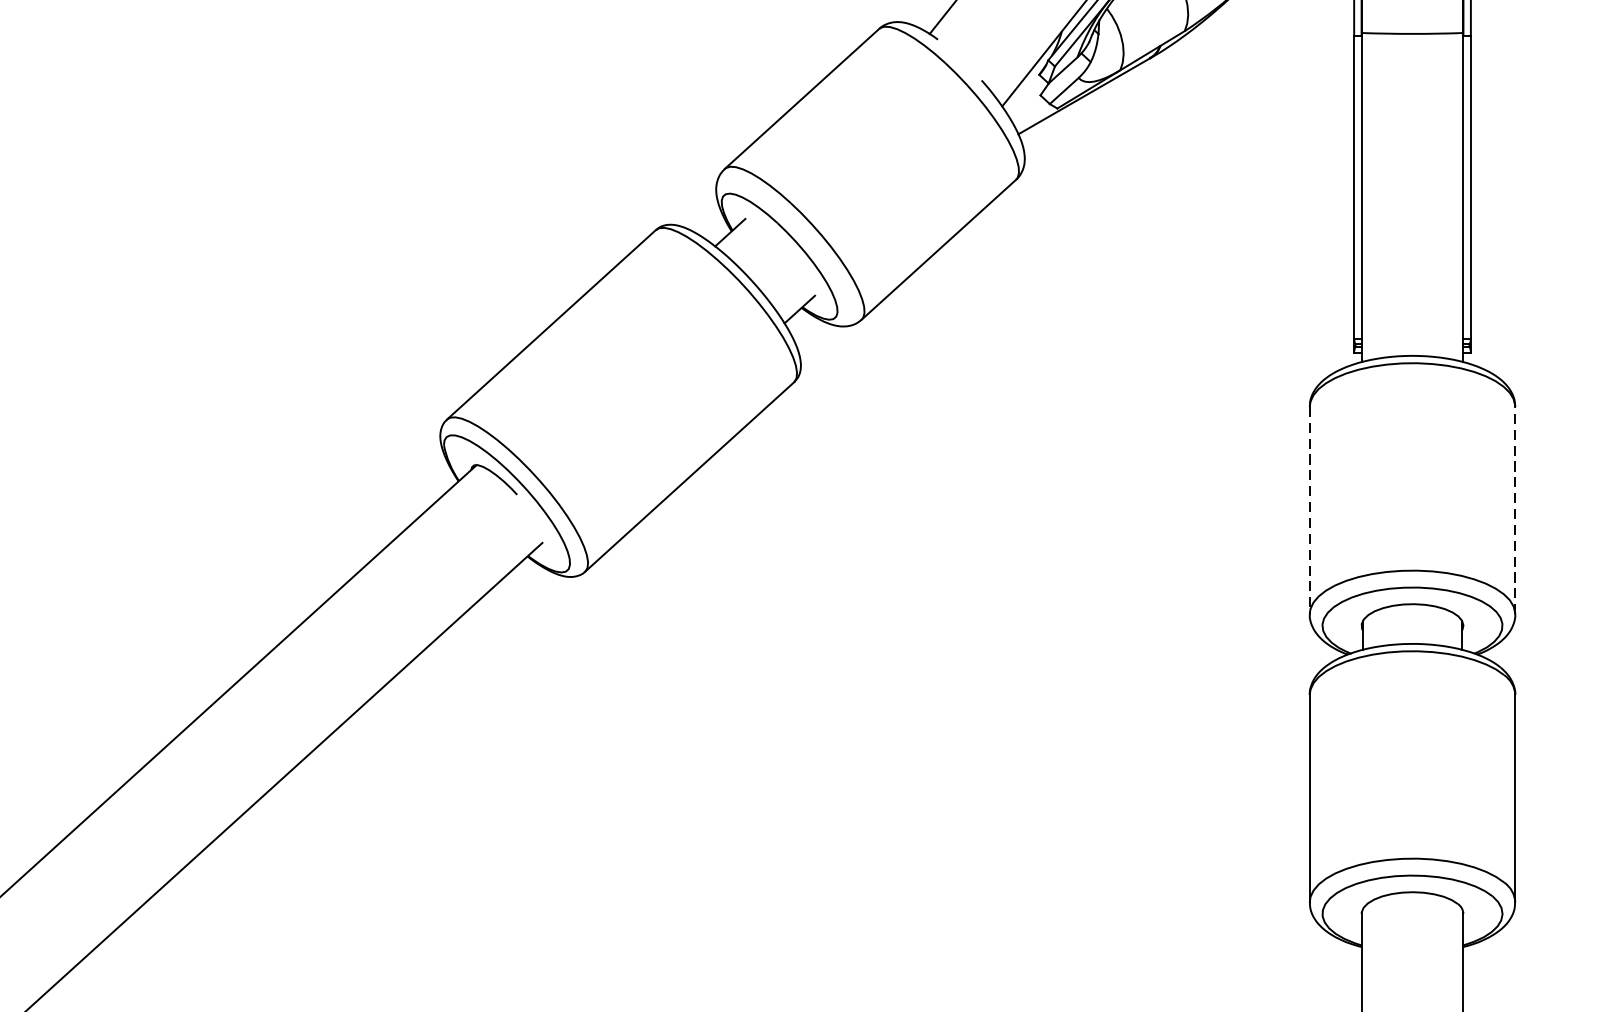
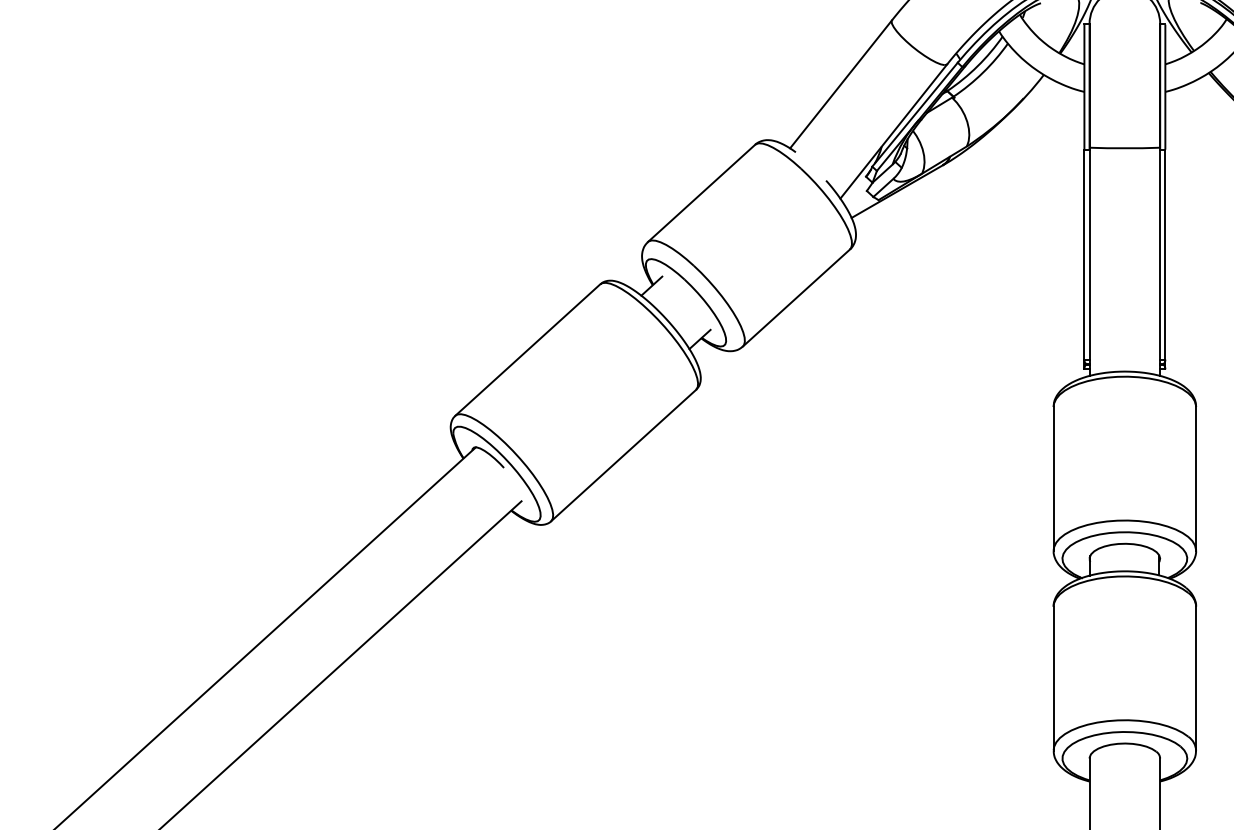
line: (1309, 510) -> (1053, 478), dashed -> solid
line: (1515, 510) -> (1196, 478), dashed -> solid

